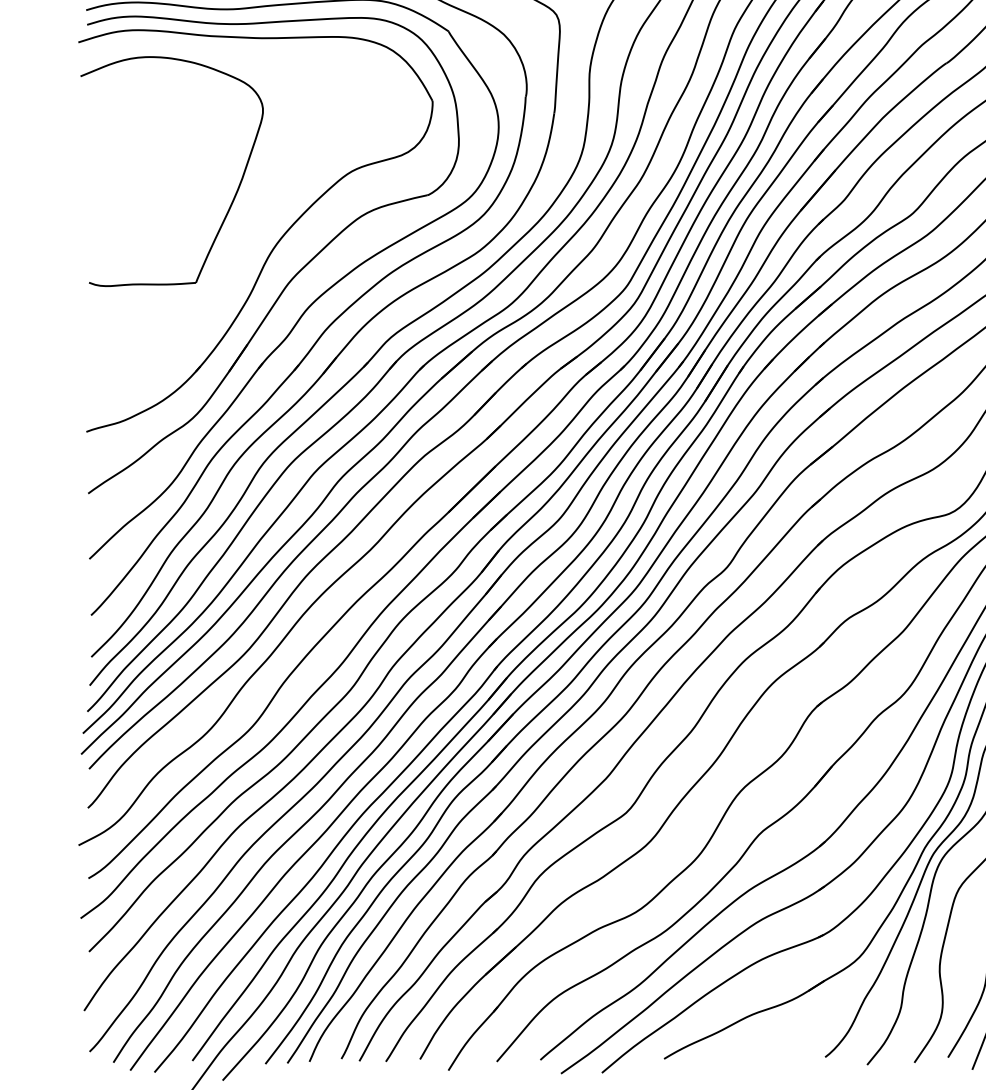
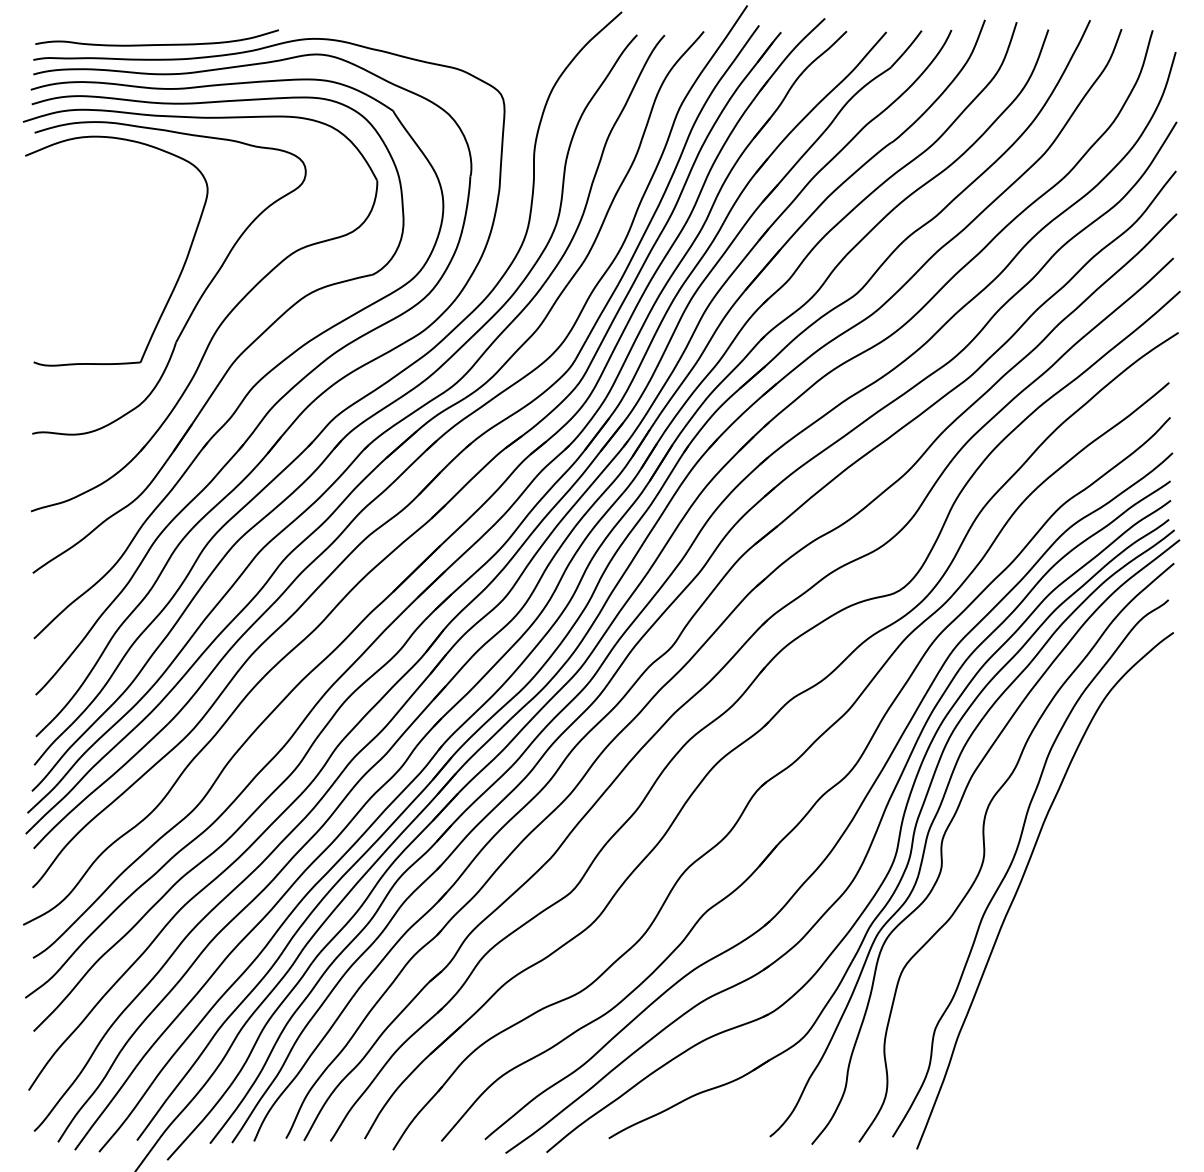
part: (254, 217) -> (199, 297), added

